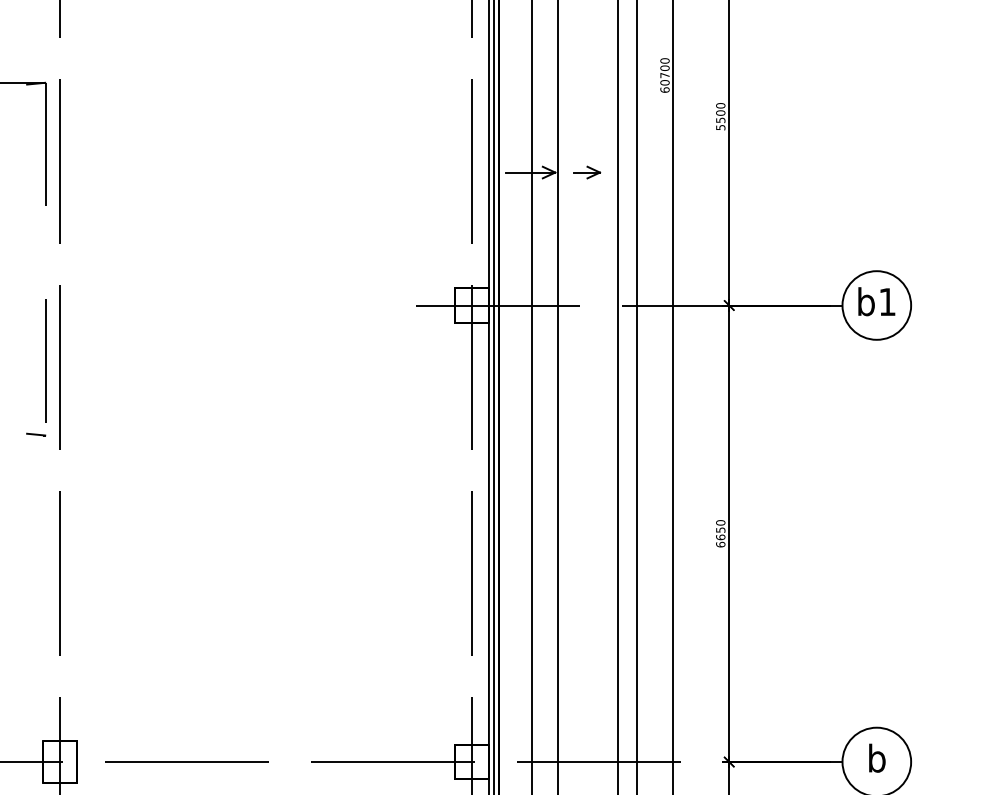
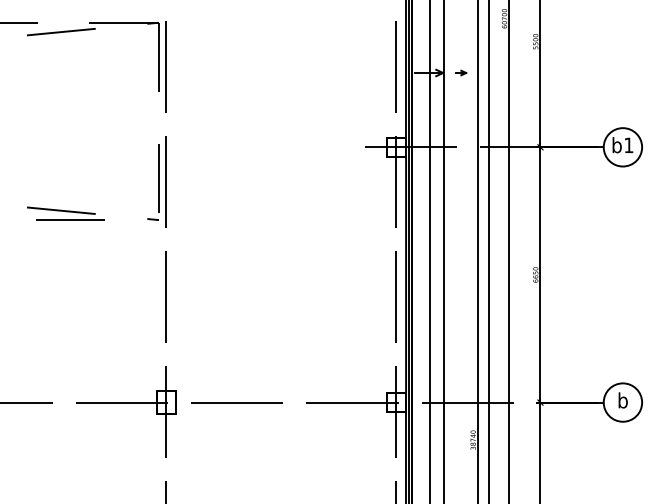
part: (588, 171) -> (461, 72), size x0.7

